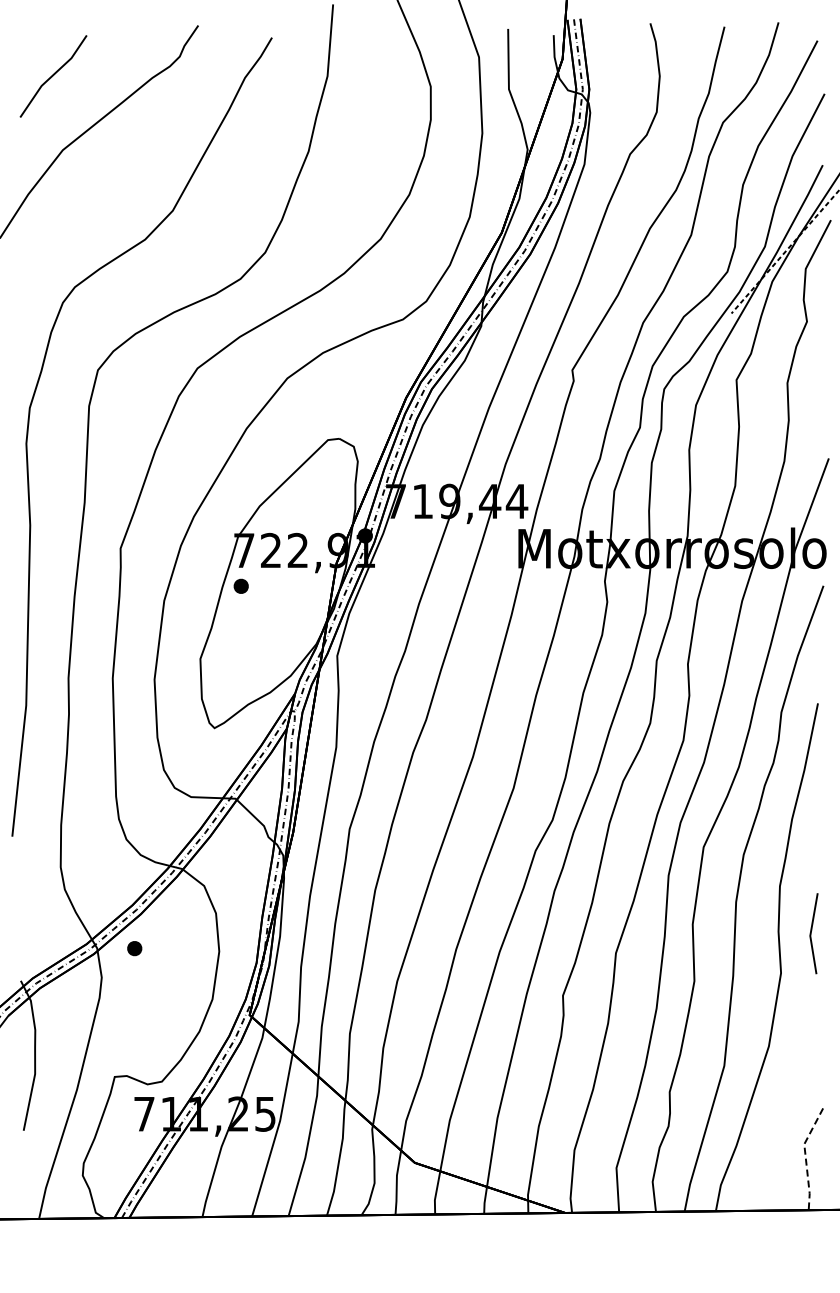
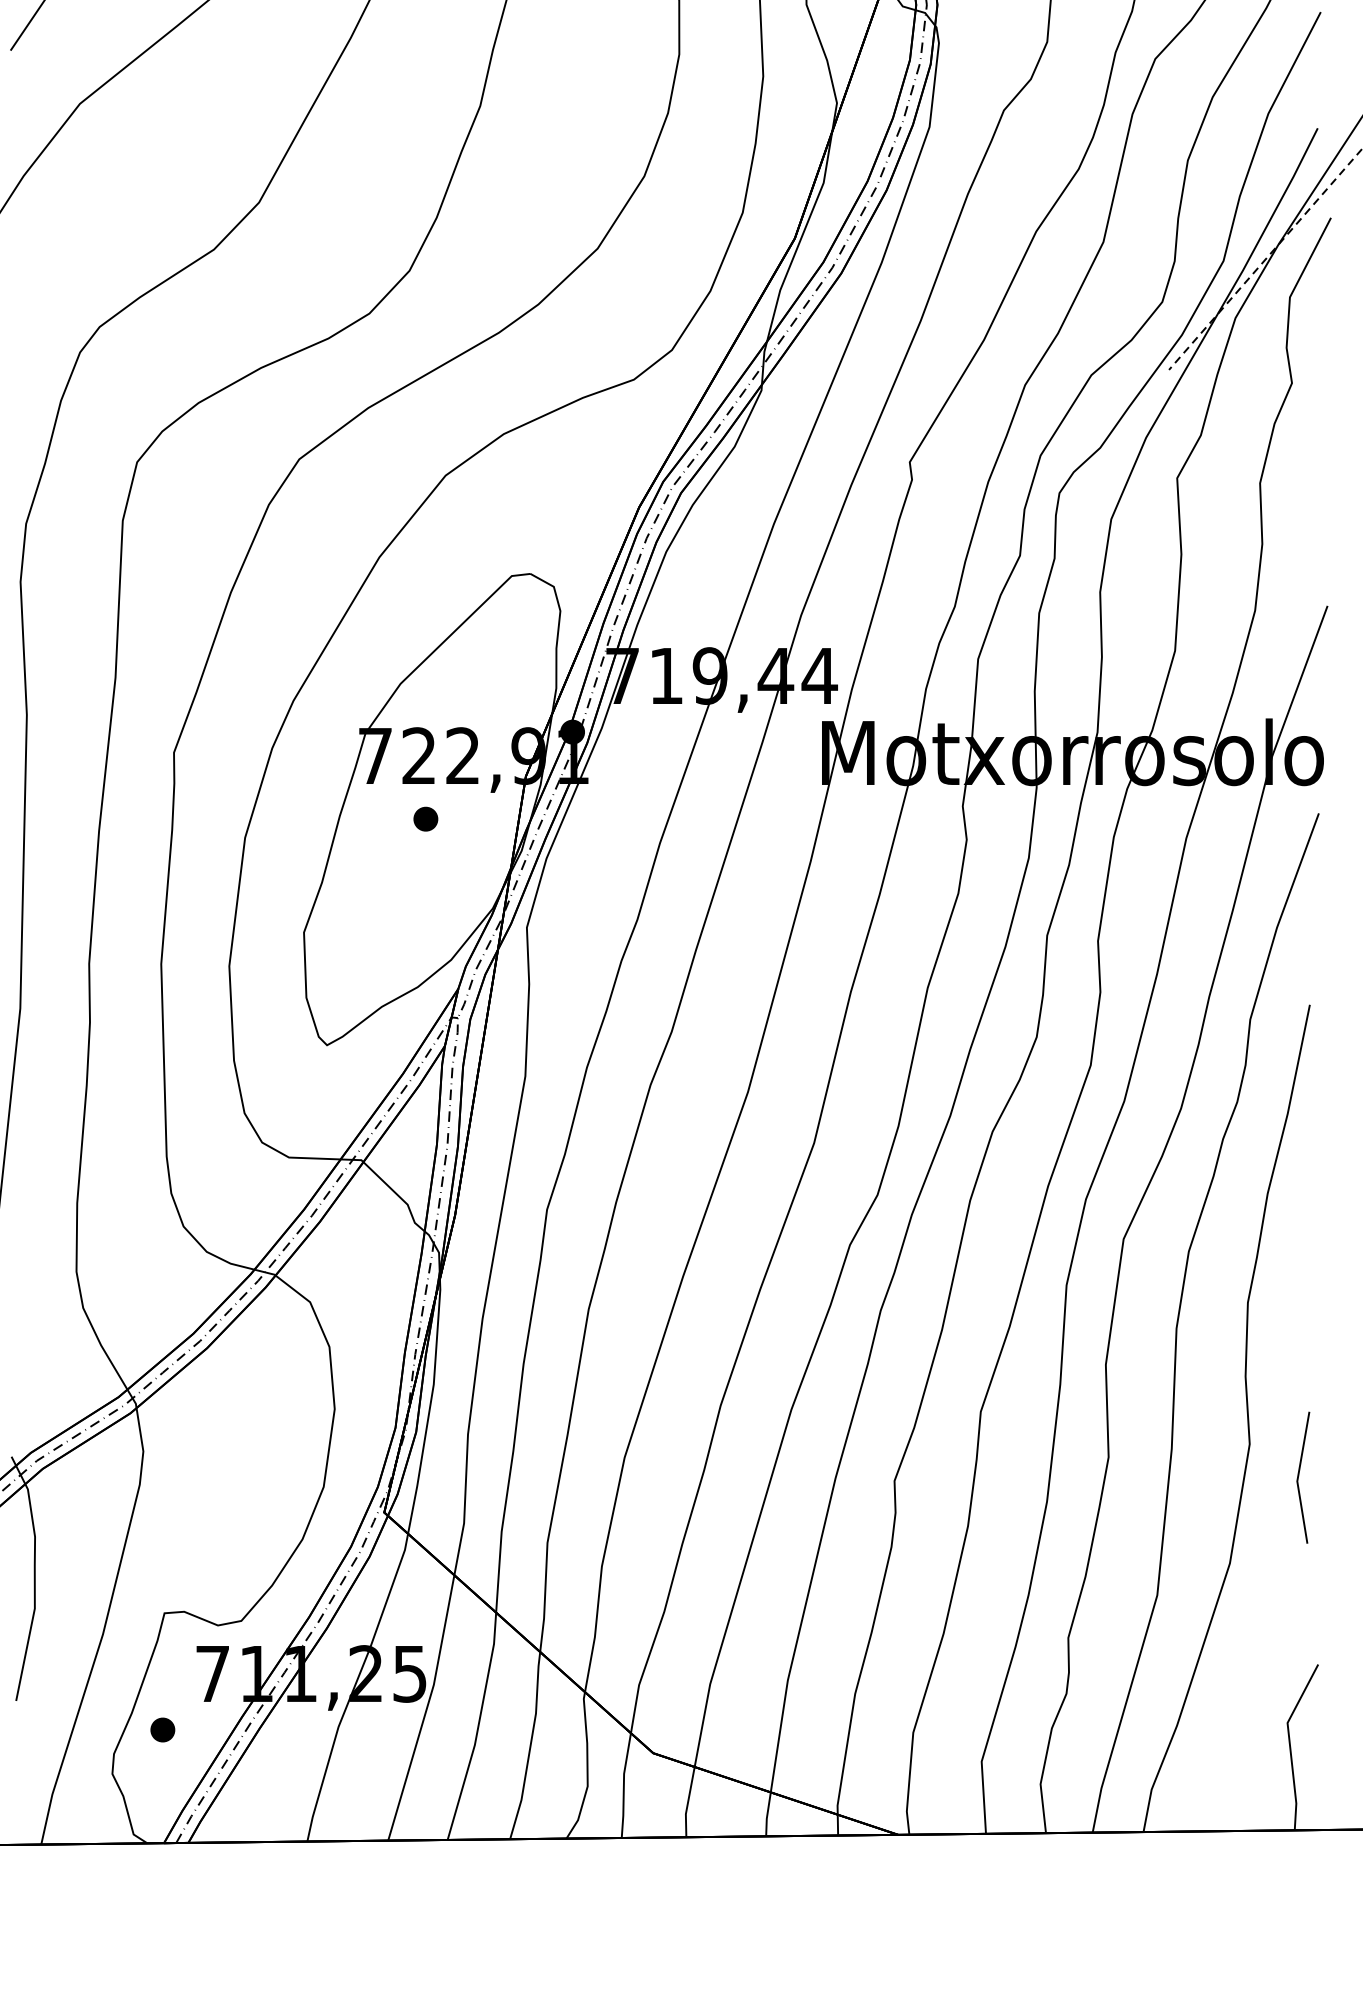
part: (240, 585) -> (424, 817), moved
line: (811, 933) -> (1299, 1477), moved
part: (134, 948) -> (162, 1729), moved
line: (805, 1157) -> (1289, 1744), dashed -> solid

